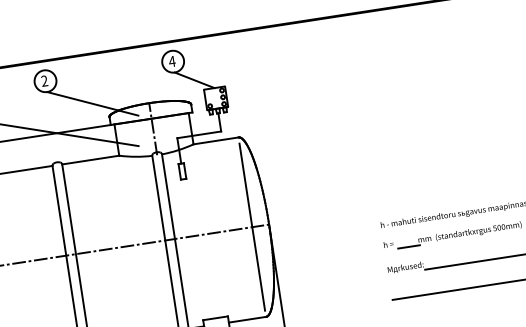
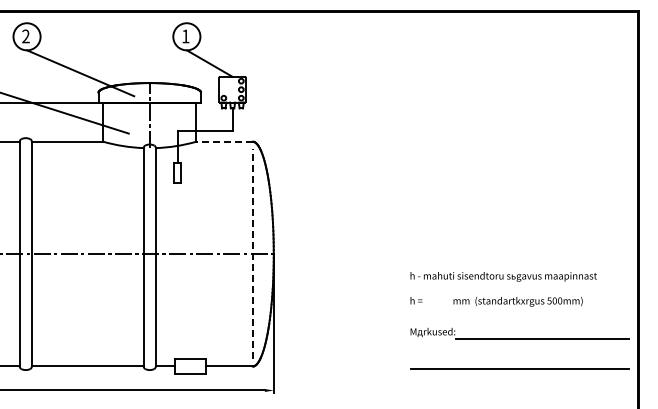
text: (172, 61) -> (185, 36), 4 -> 1
line: (215, 140) -> (224, 141), solid -> dashed
line: (252, 227) -> (252, 254), solid -> dashed
line: (408, 246) -> (440, 307), removed

